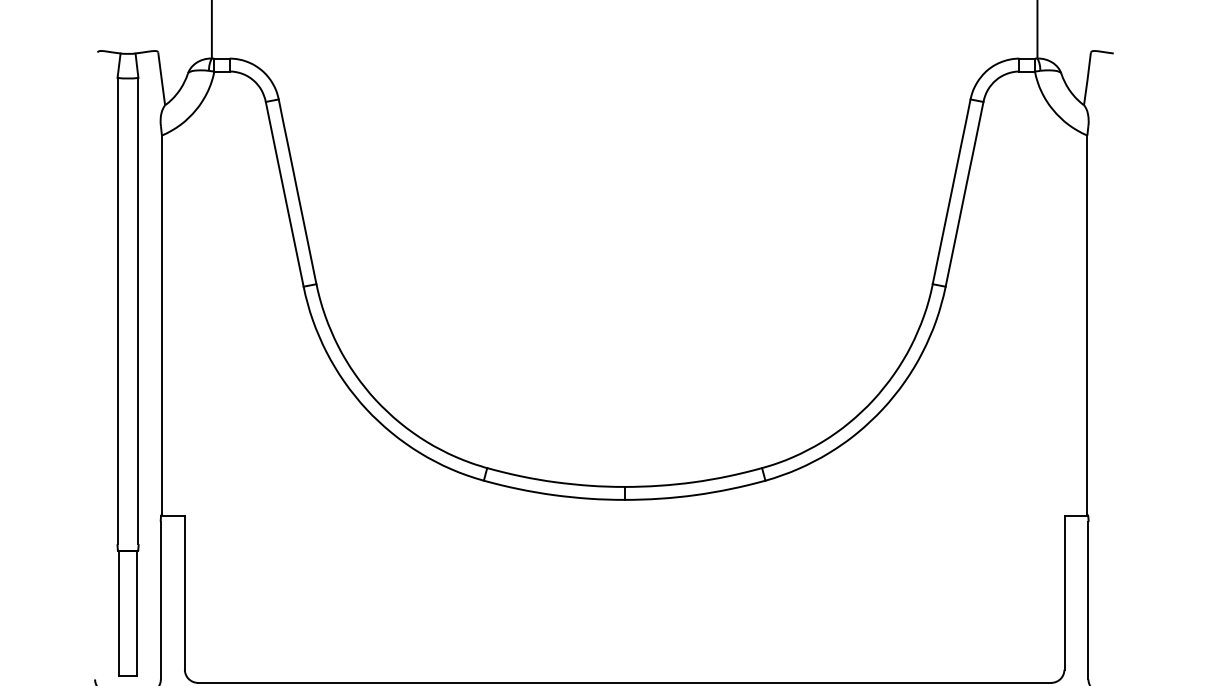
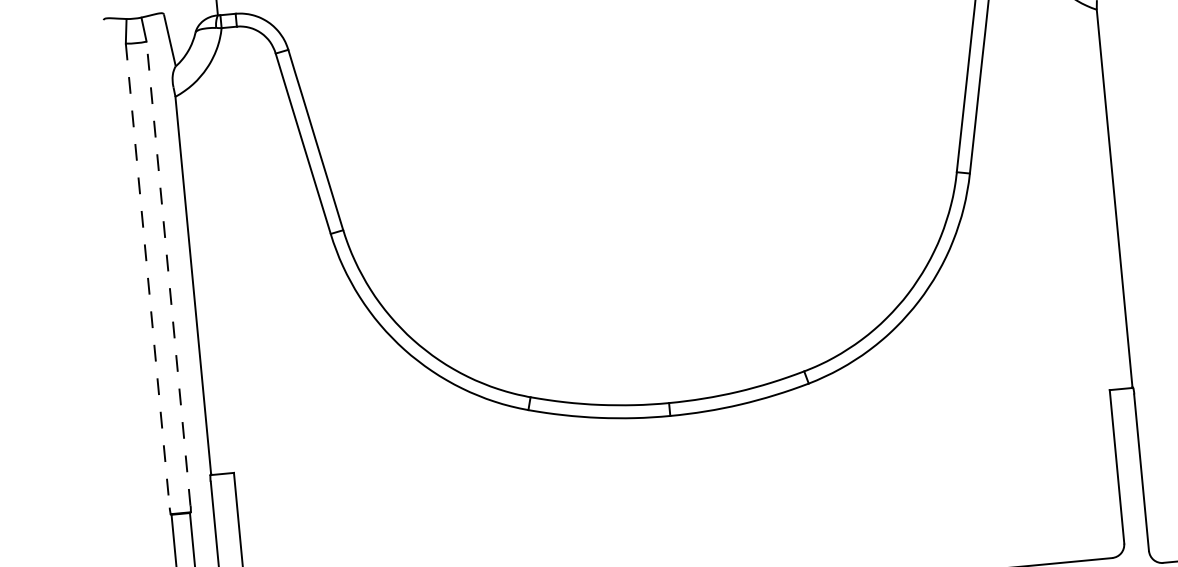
line: (138, 310) -> (168, 273), solid -> dashed
line: (117, 311) -> (147, 276), solid -> dashed

